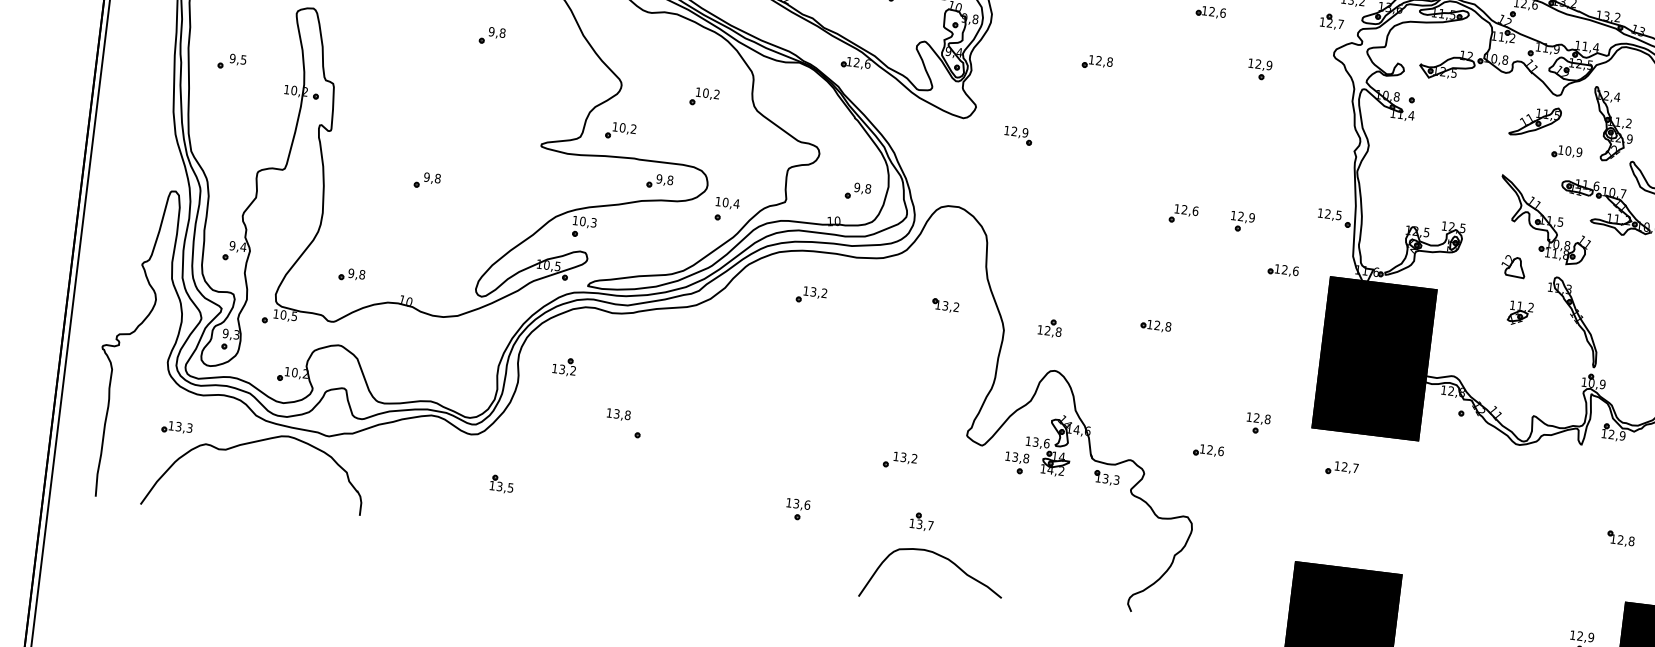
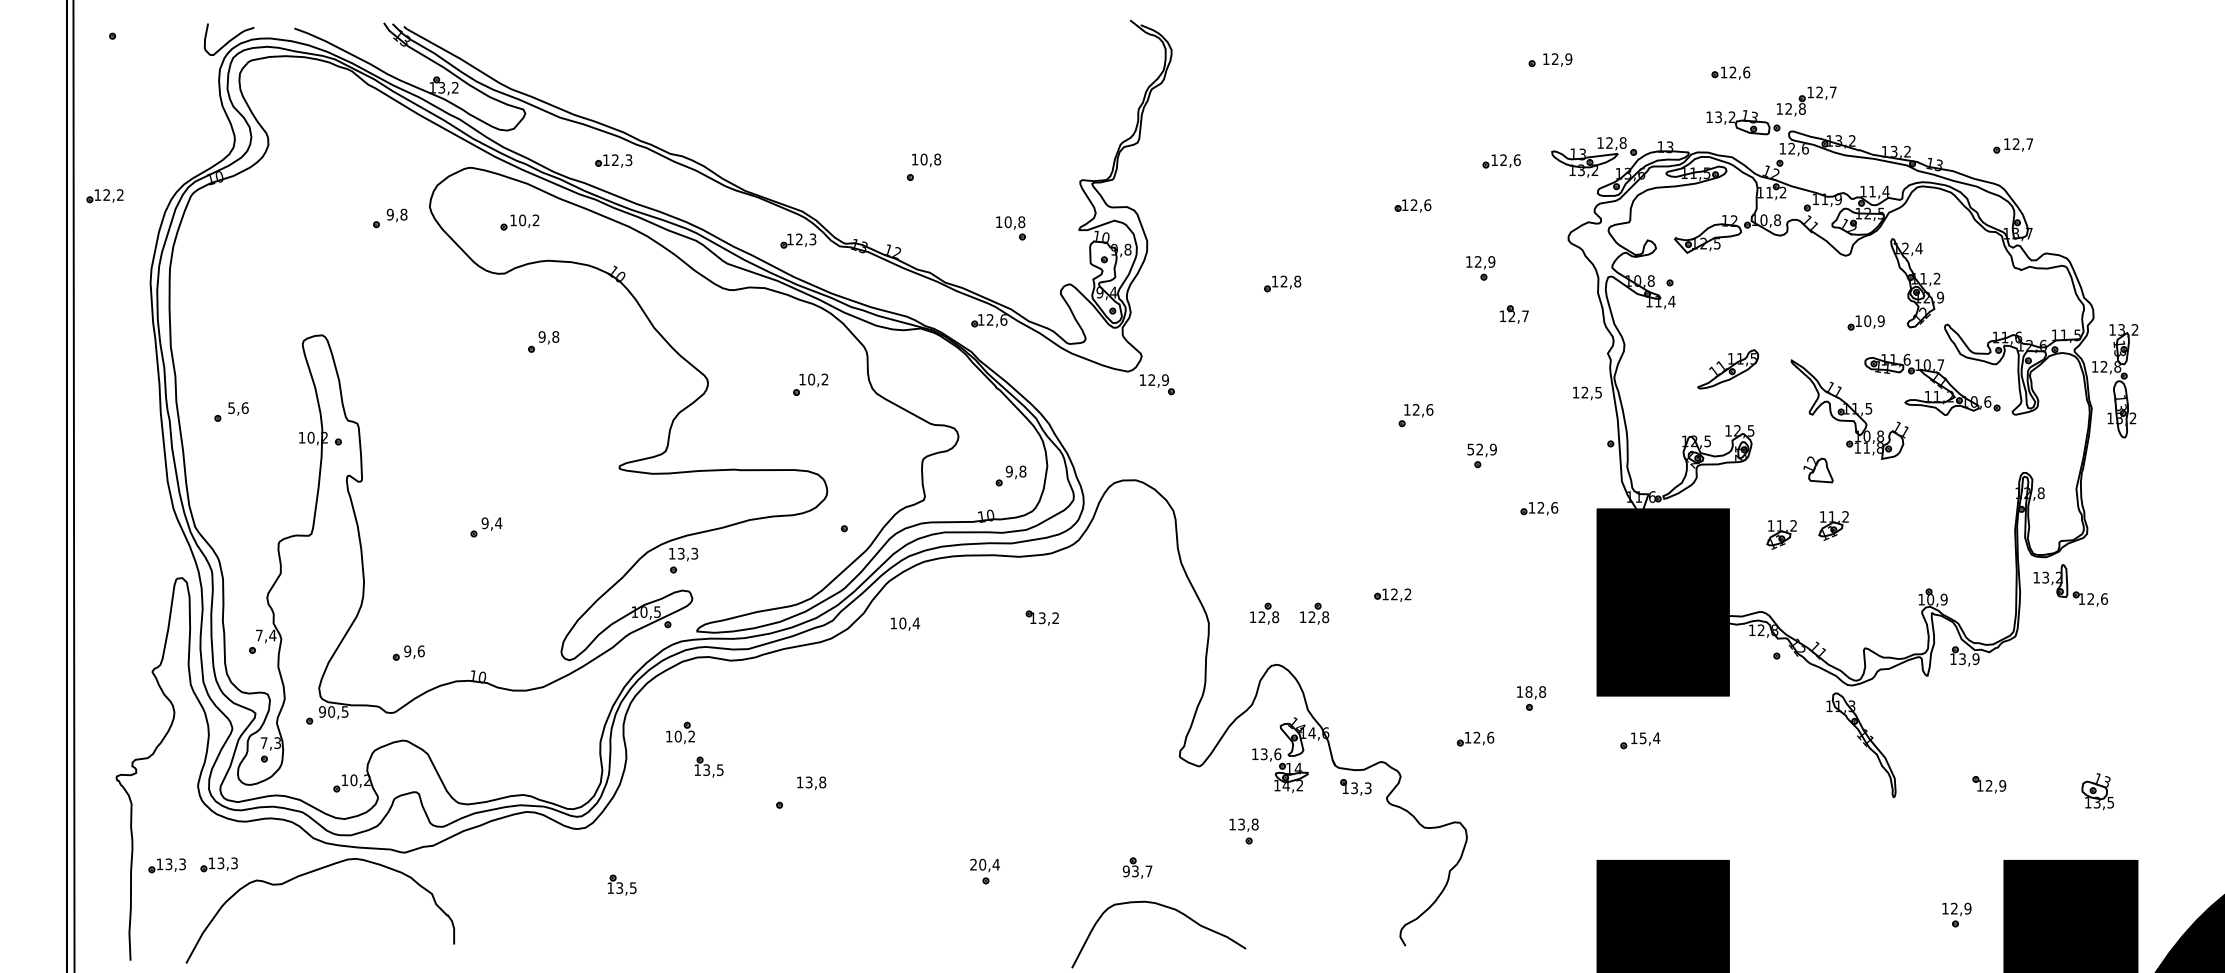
part: (1332, 21) -> (1514, 314), moved
text: (238, 59) -> (238, 408), 9,5 -> 5,6
part: (1535, 121) -> (1728, 369), moved
part: (620, 131) -> (713, 438), removed
part: (1018, 135) -> (1157, 384), moved
text: (437, 178) -> (498, 523), 9,8 -> 9,4
part: (659, 181) -> (768, 493), removed
text: (727, 202) -> (905, 623), moved
part: (1183, 214) -> (1415, 415), moved
text: (1233, 215) -> (1470, 449), 12,9 -> 52,9
text: (1329, 215) -> (1587, 393), moved
text: (582, 221) -> (680, 553), 10,3 -> 13,3
text: (231, 245) -> (258, 635), 9,4 -> 7,4
text: (361, 274) -> (420, 651), 9,8 -> 9,6
part: (811, 295) -> (969, 609), removed
part: (944, 305) -> (1041, 617), moved
text: (276, 313) -> (322, 711), 10,5 -> 90,5
part: (1477, 315) -> (1781, 534), added
part: (1572, 321) -> (1861, 744), moved
text: (1167, 326) -> (1407, 594), 12,8 -> 12,2
text: (225, 333) -> (263, 743), 9,3 -> 7,3
part: (1090, 333) -> (1314, 613), added
text: (561, 369) -> (677, 736), 13,2 -> 10,2
part: (583, 396) -> (708, 766), added
text: (618, 414) -> (811, 782), moved
text: (1256, 417) -> (1528, 691), 12,8 -> 18,8
part: (134, 423) -> (166, 865), added
text: (1611, 434) -> (1962, 659), 12,9 -> 13,9
part: (900, 460) -> (1102, 796), removed
part: (1016, 463) -> (1243, 831), moved
text: (1349, 467) -> (1649, 738), 12,7 -> 15,4
text: (797, 503) -> (984, 864), 13,6 -> 20,4
text: (911, 523) -> (1125, 871), 13,7 -> 93,7
text: (1631, 541) -> (2002, 785), 12,8 -> 12,9

